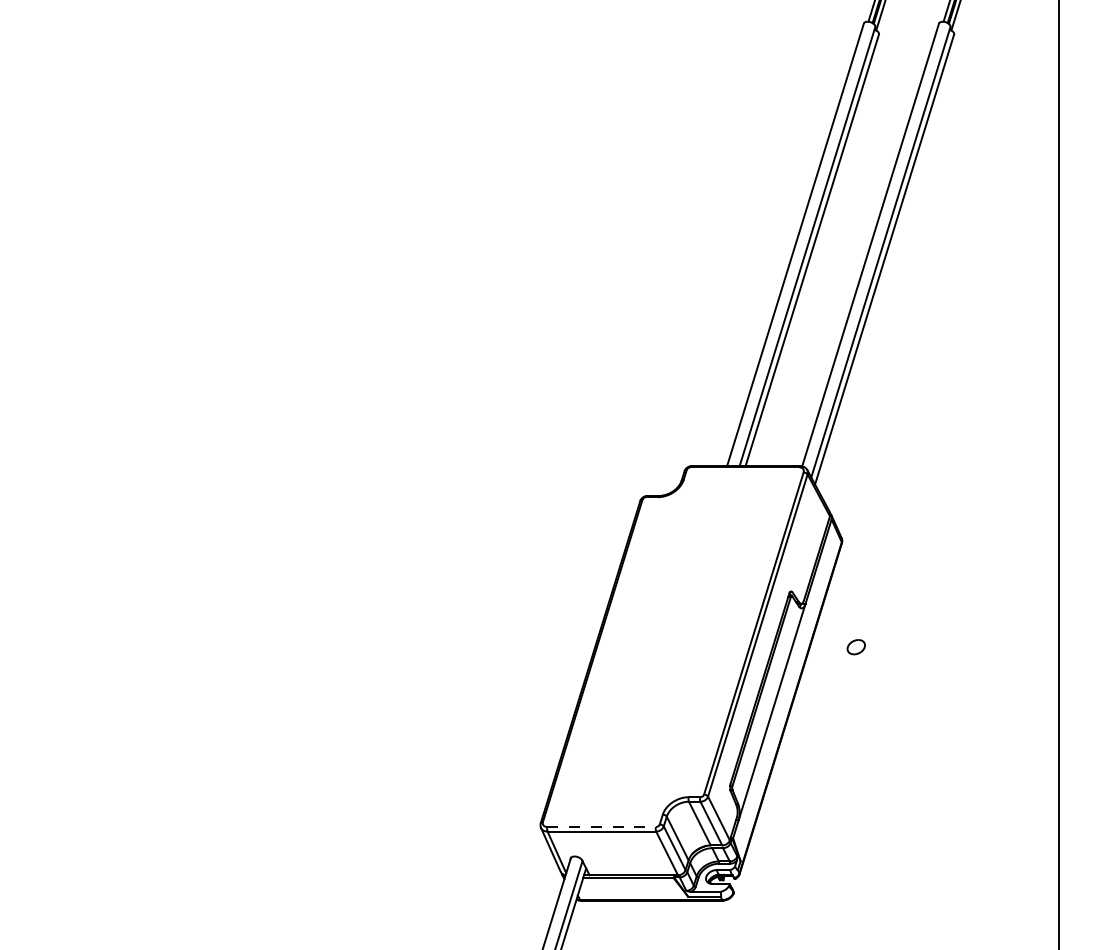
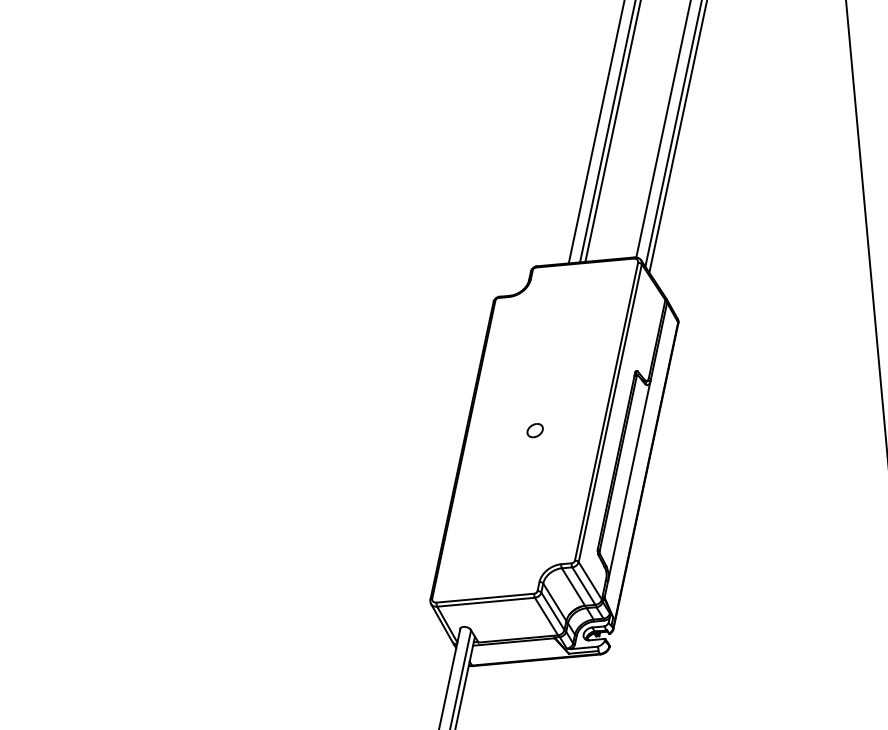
part: (855, 647) -> (534, 430), moved
line: (602, 827) -> (486, 598), dashed -> solid

